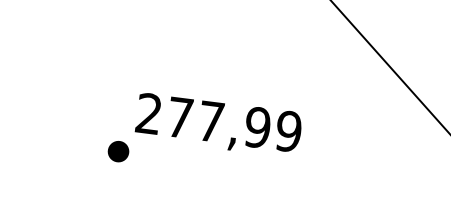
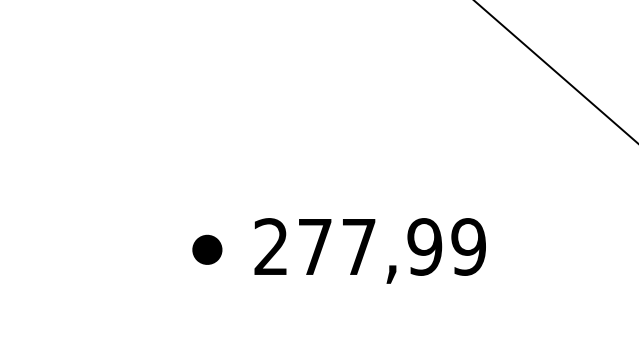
text: (218, 125) -> (369, 250), moved

